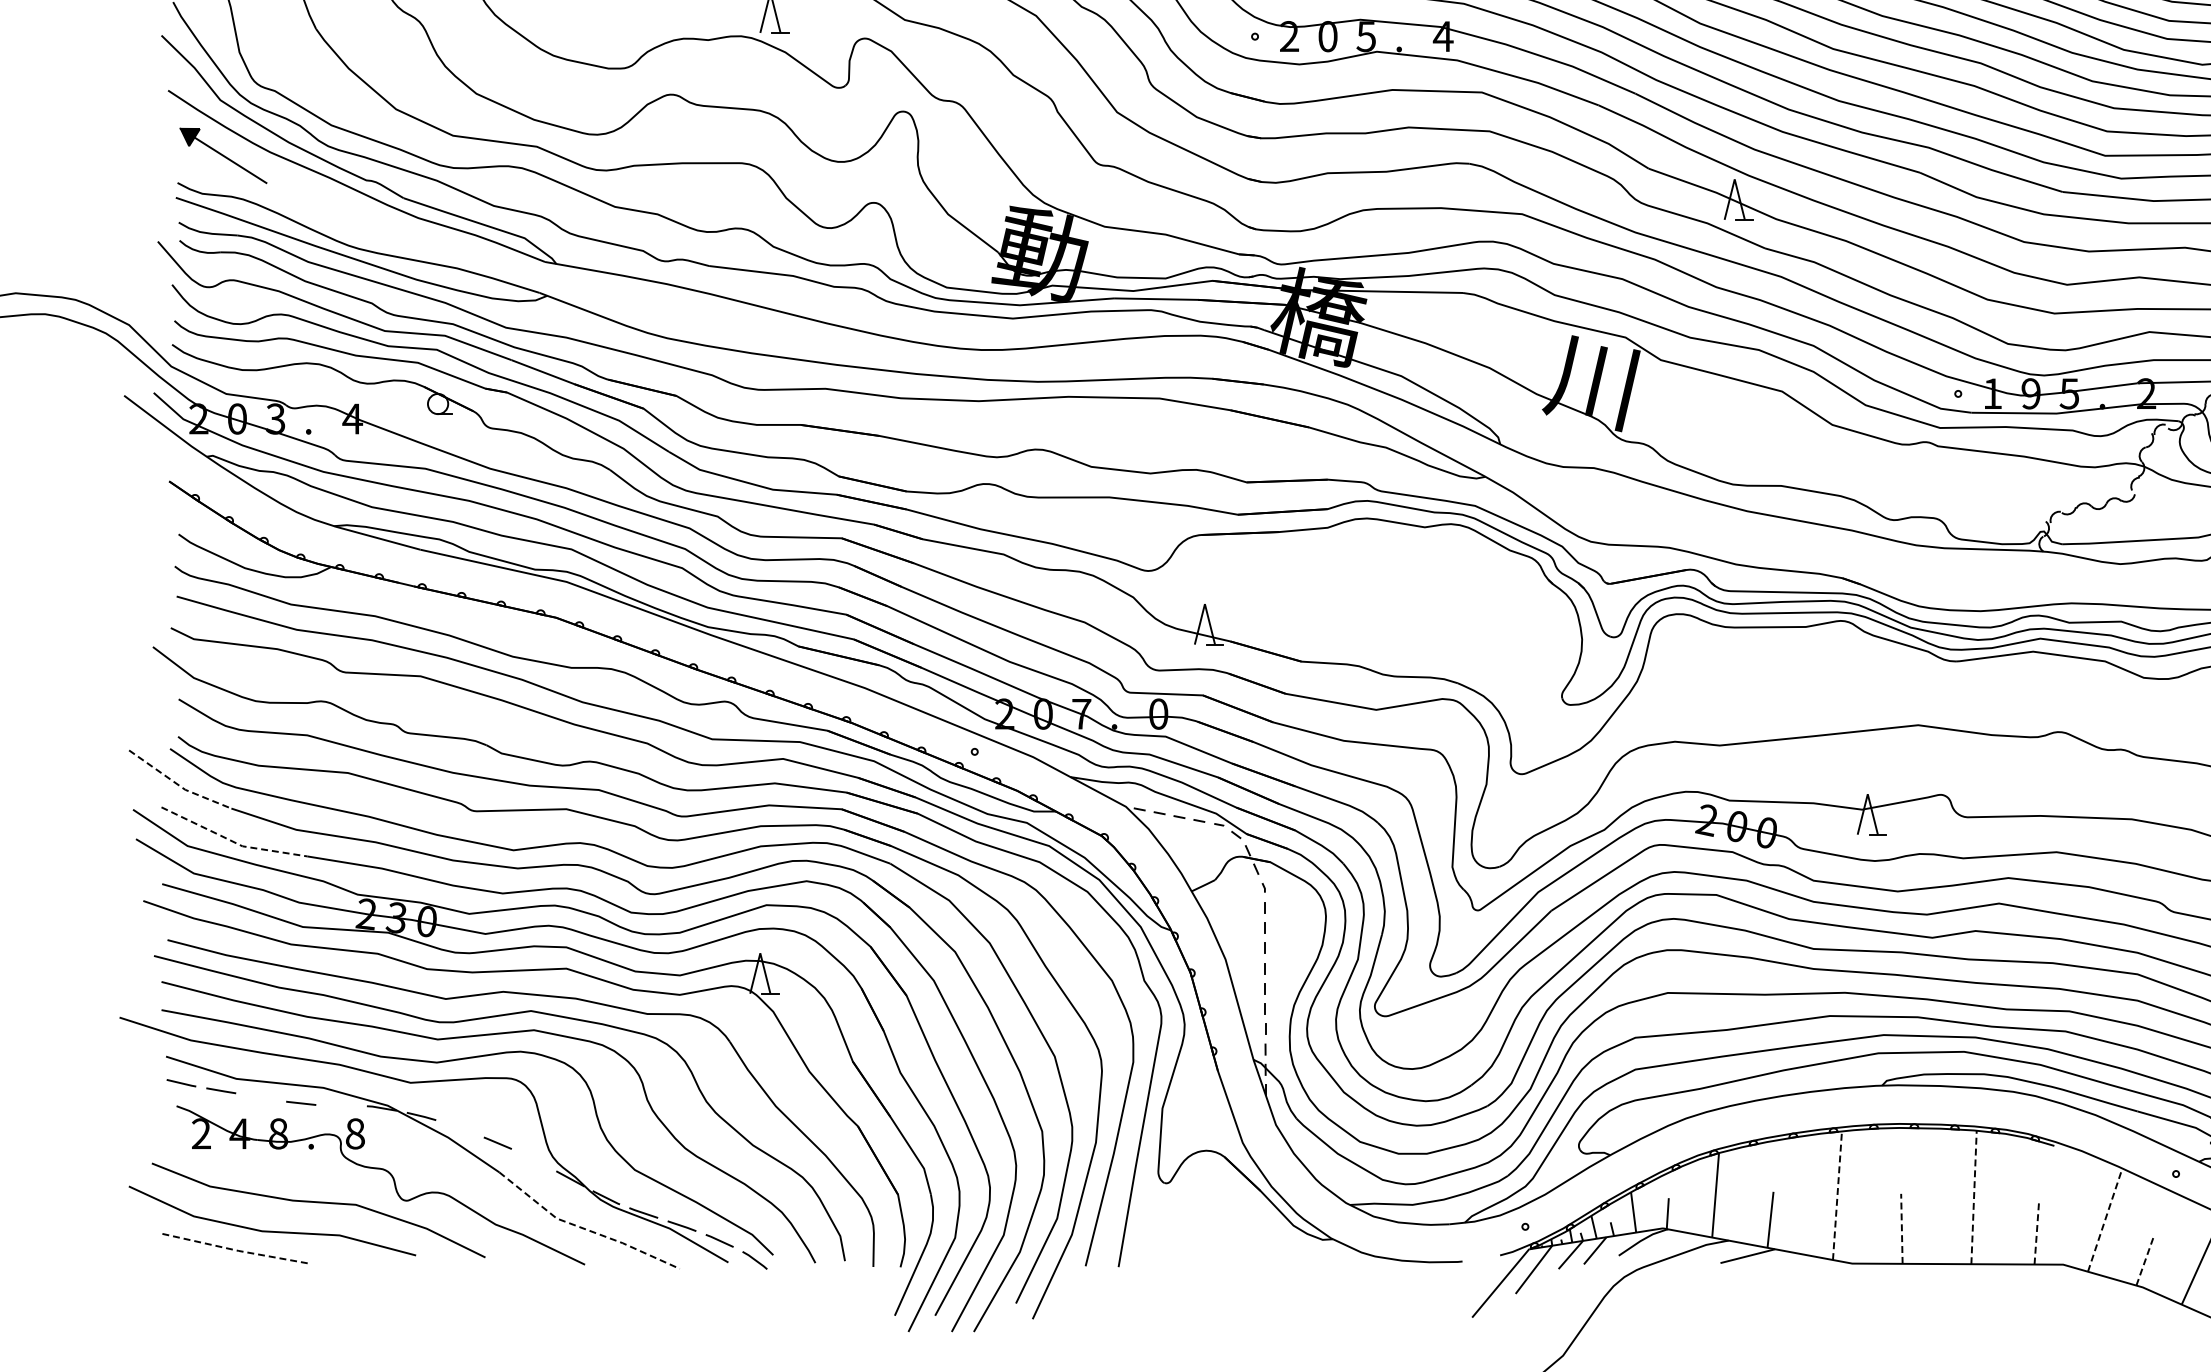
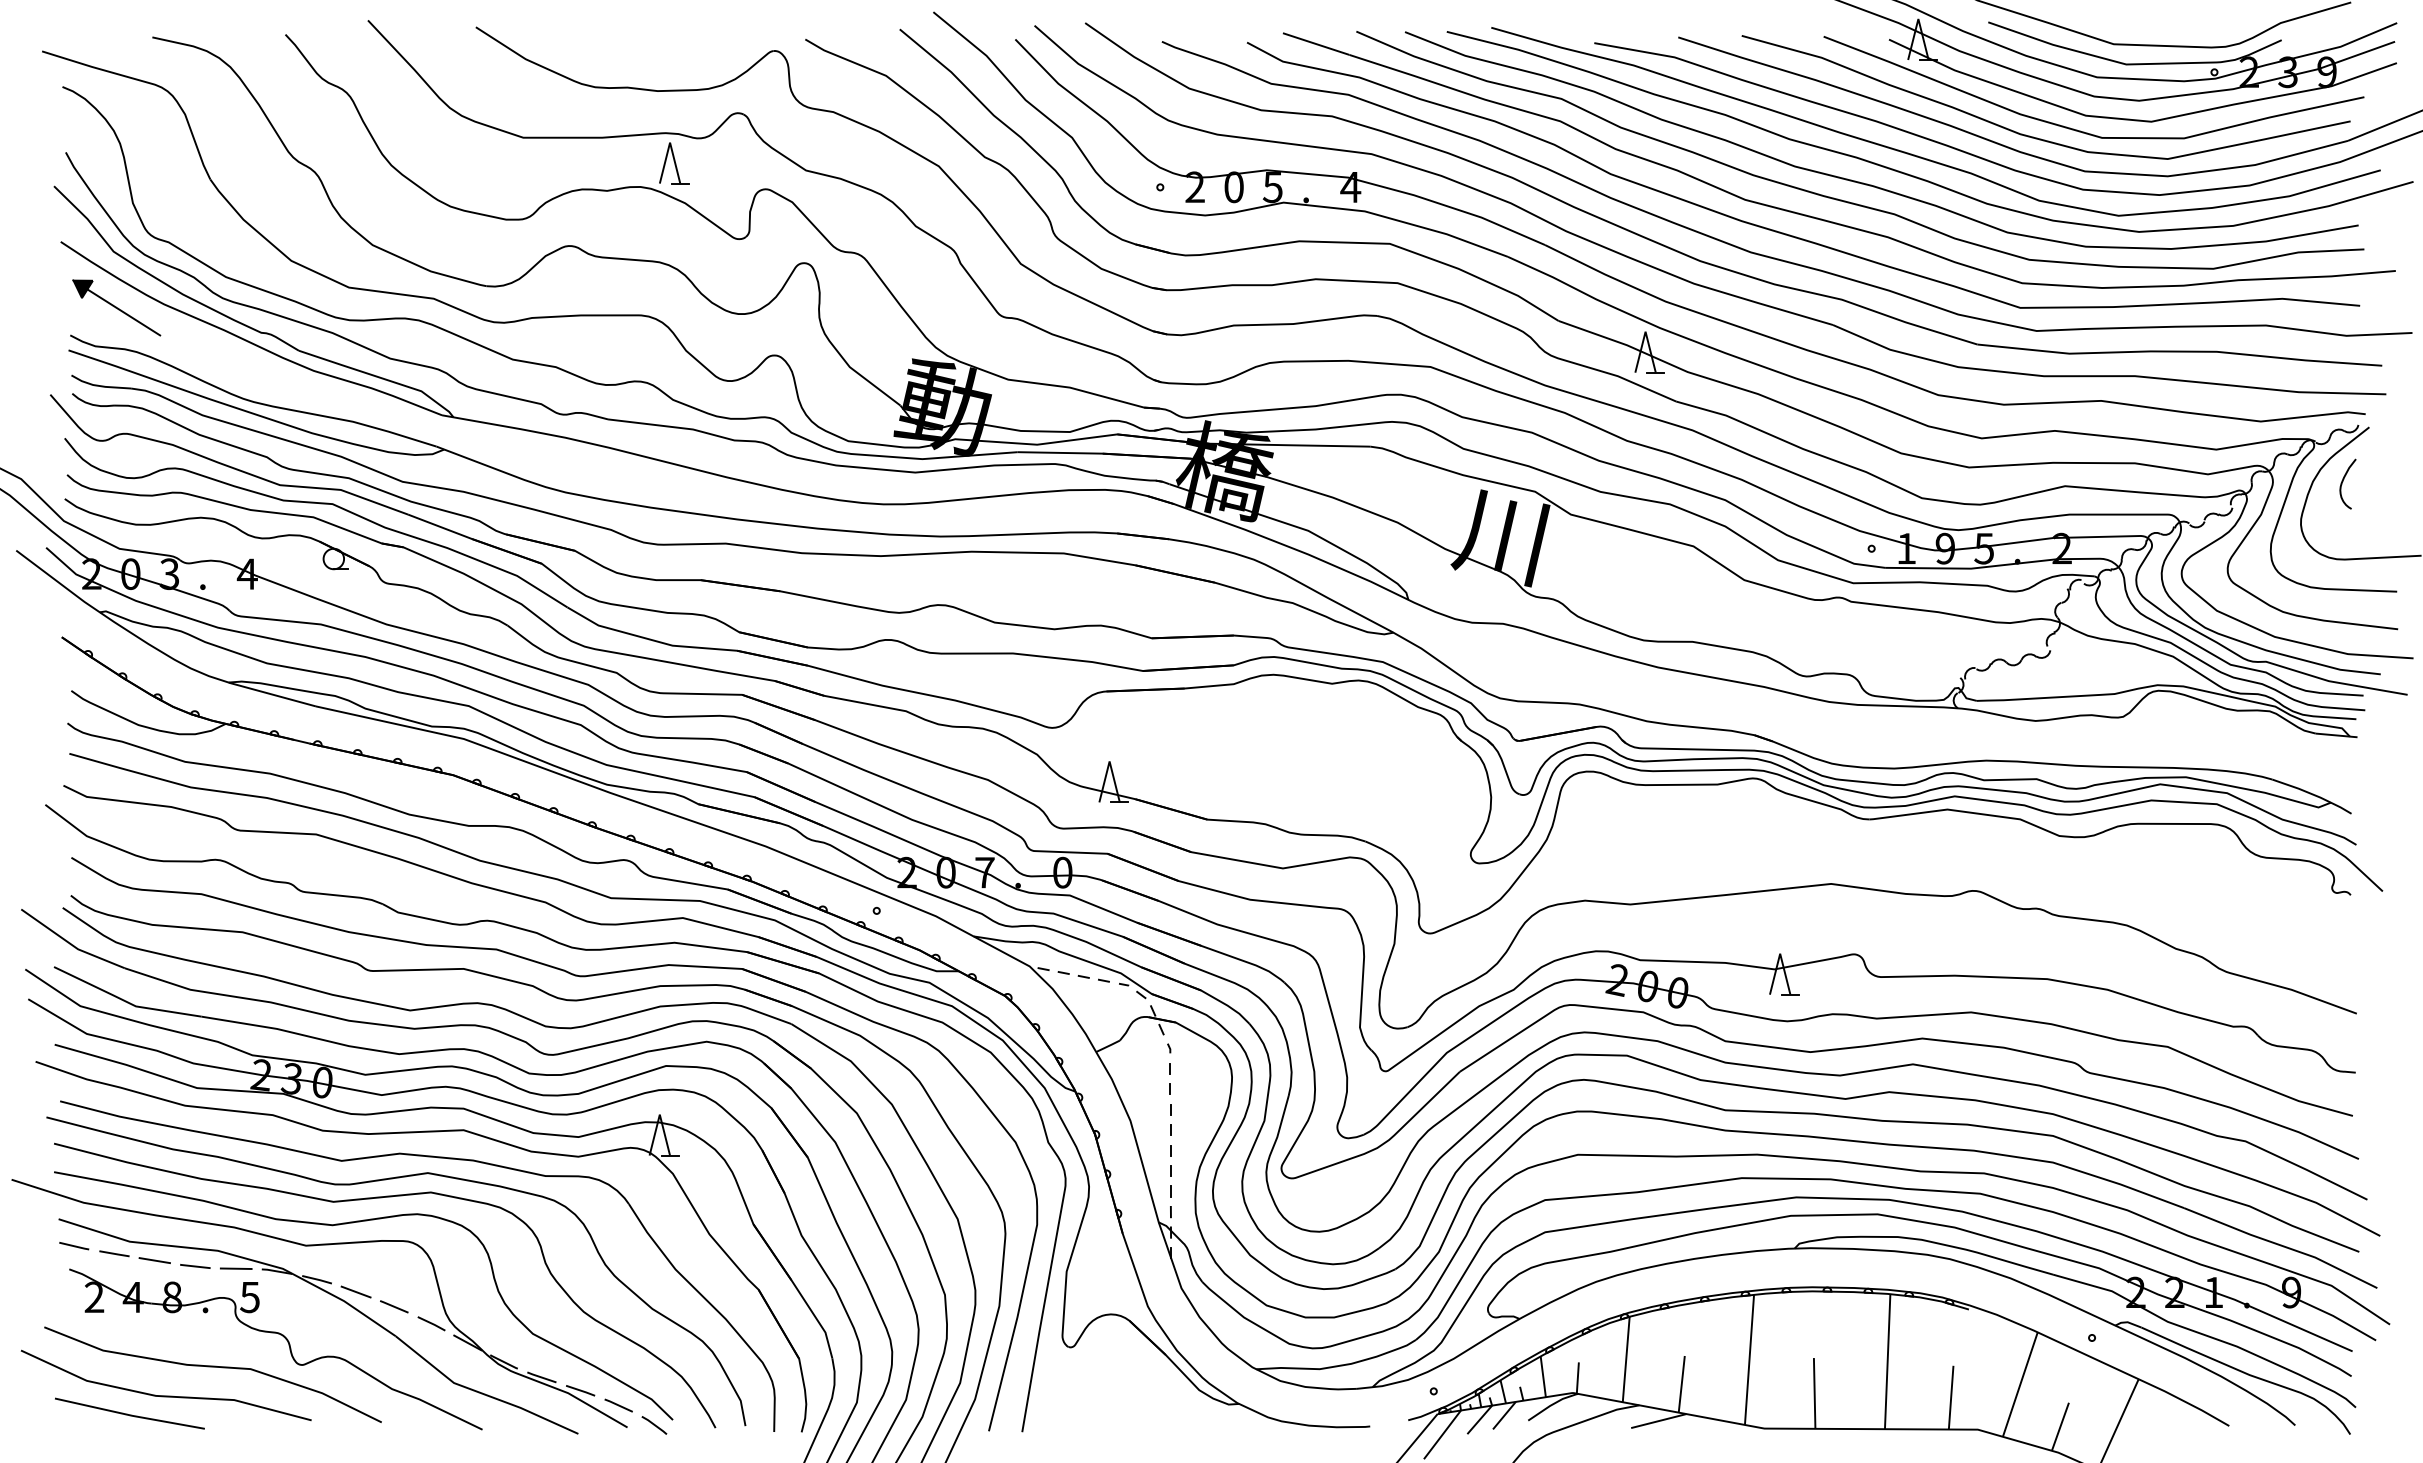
line: (177, 785) -> (70, 944), dashed -> solid
line: (232, 841) -> (125, 1001), dashed -> solid
line: (260, 1097) -> (154, 1260), added
line: (340, 1105) -> (235, 1268), added
line: (459, 1128) -> (355, 1291), added
text: (354, 1134) -> (249, 1297), 8 -> 5
line: (534, 1159) -> (431, 1323), added
line: (1837, 1195) -> (1749, 1359), dashed -> solid
line: (1973, 1197) -> (1887, 1361), dashed -> solid
line: (2105, 1220) -> (2020, 1384), dashed -> solid
line: (1901, 1227) -> (1814, 1392), dashed -> solid
line: (585, 1228) -> (482, 1393), dashed -> solid
line: (2037, 1232) -> (1951, 1397), dashed -> solid
line: (237, 1250) -> (130, 1415), dashed -> solid
line: (2144, 1261) -> (2060, 1426), dashed -> solid

